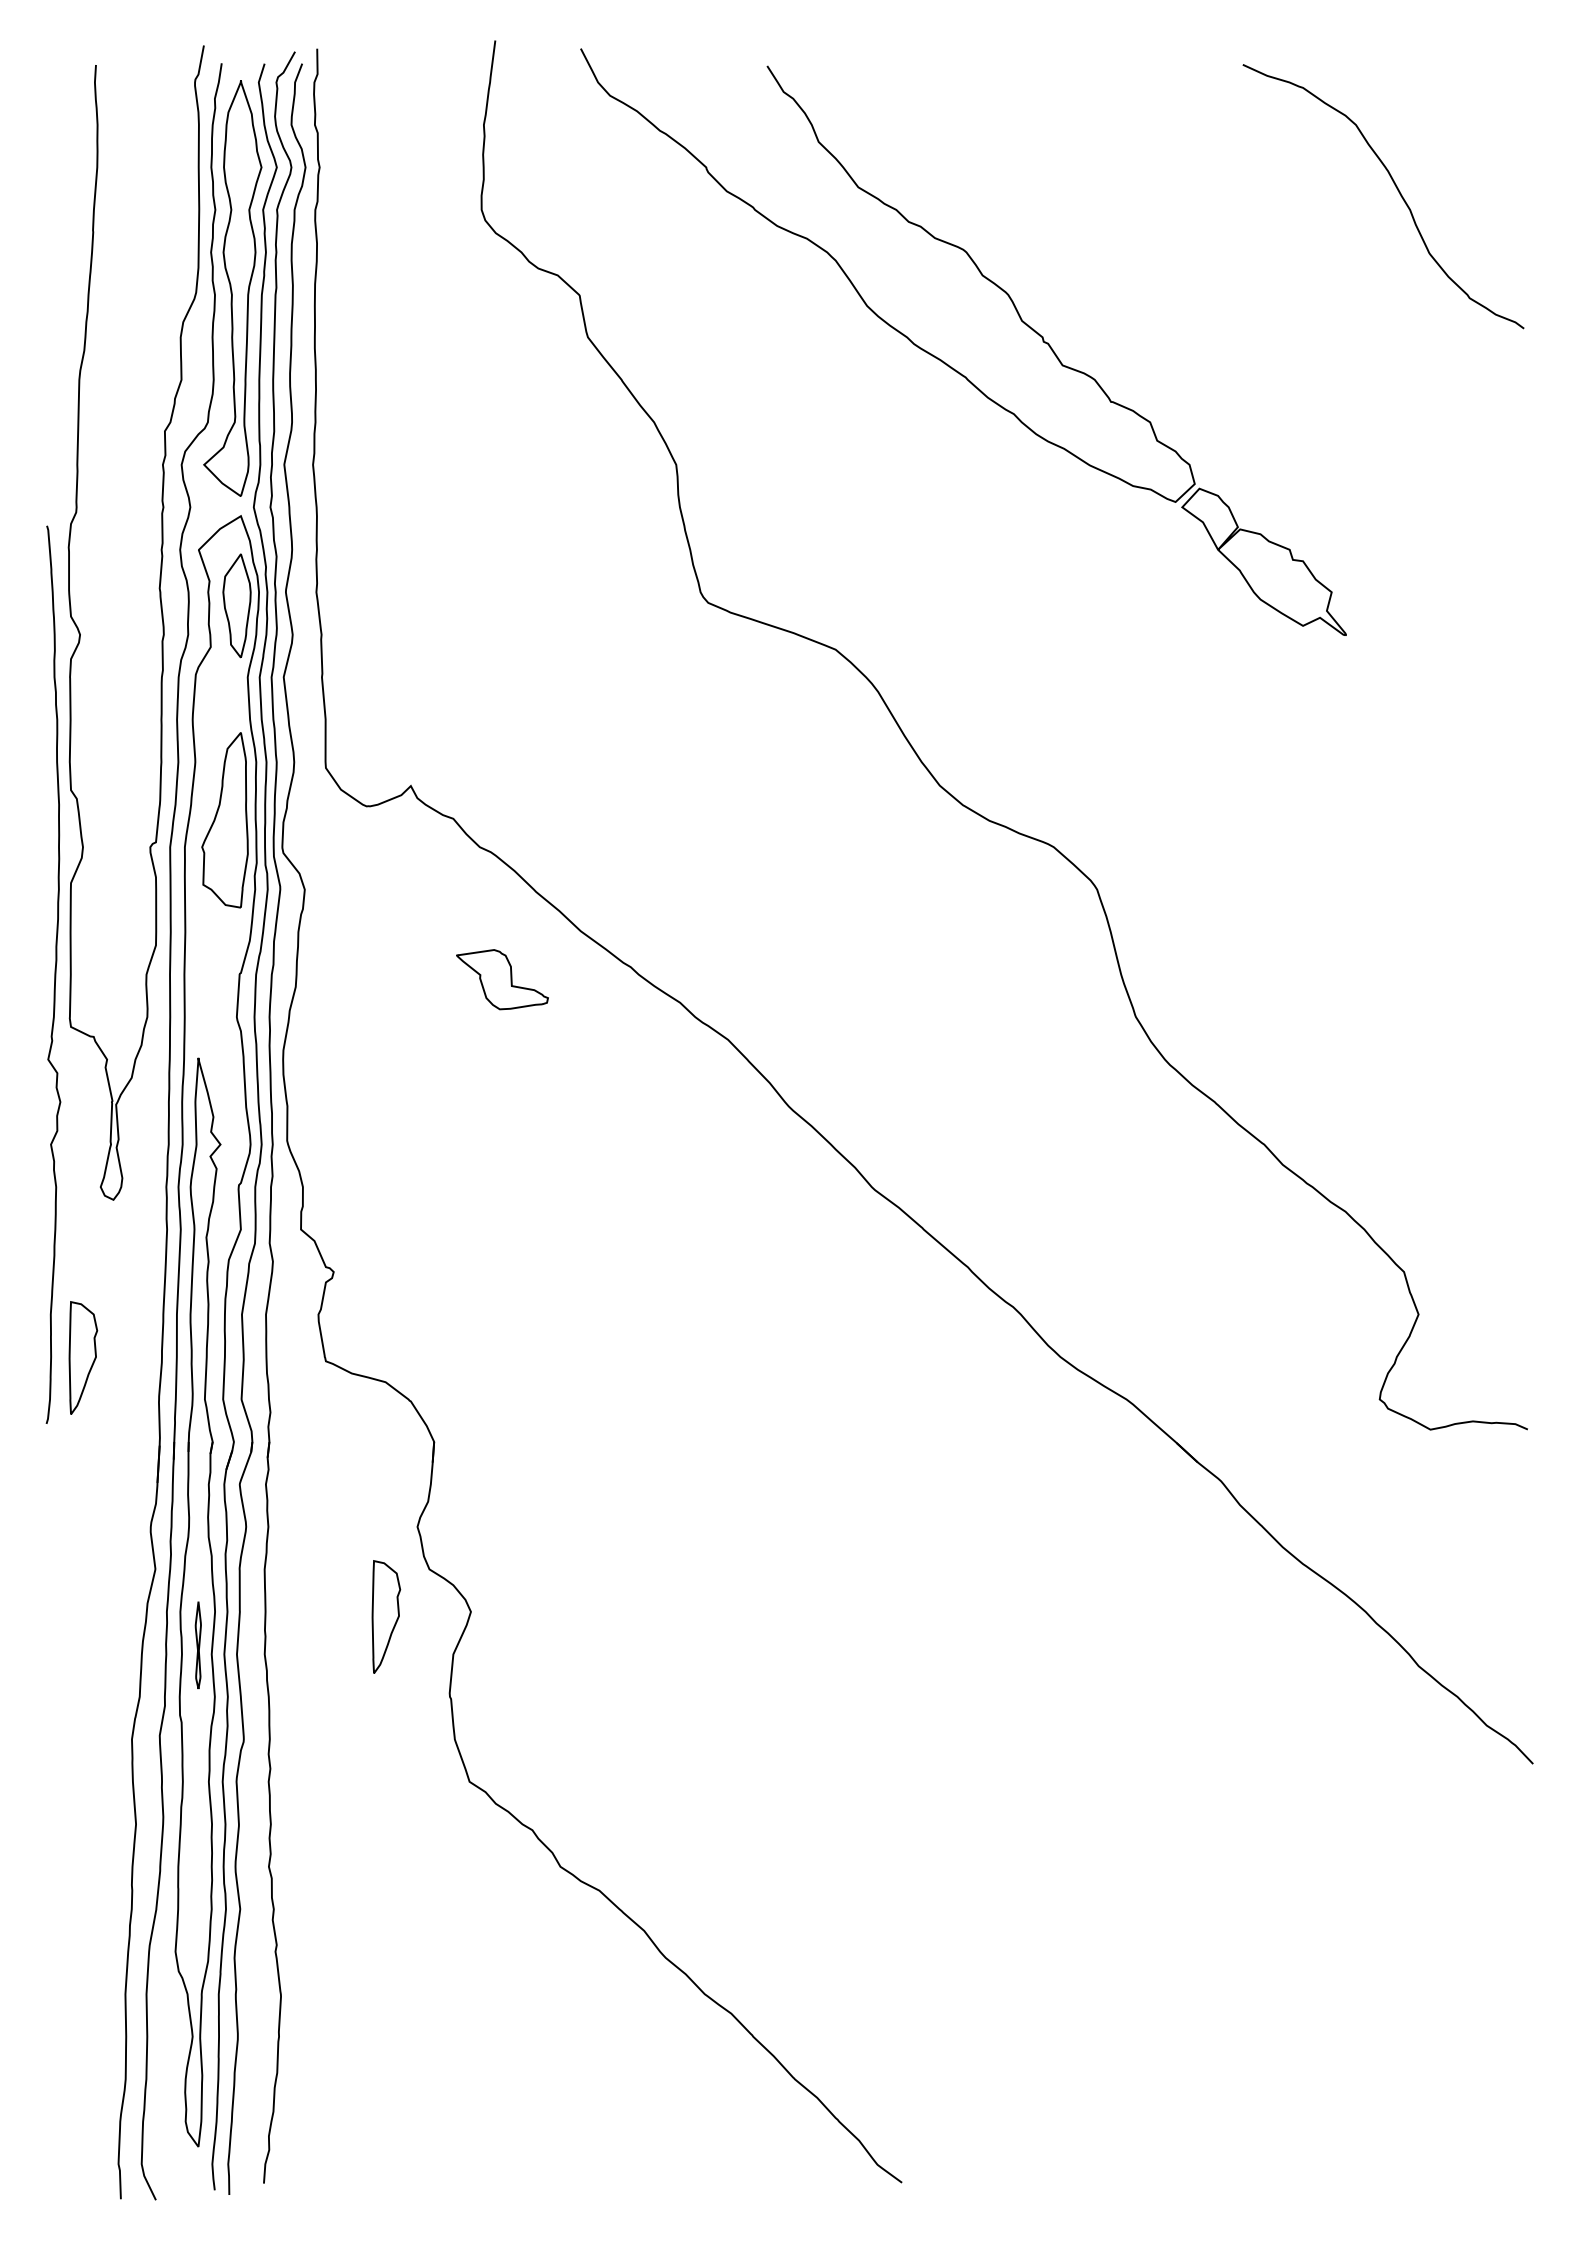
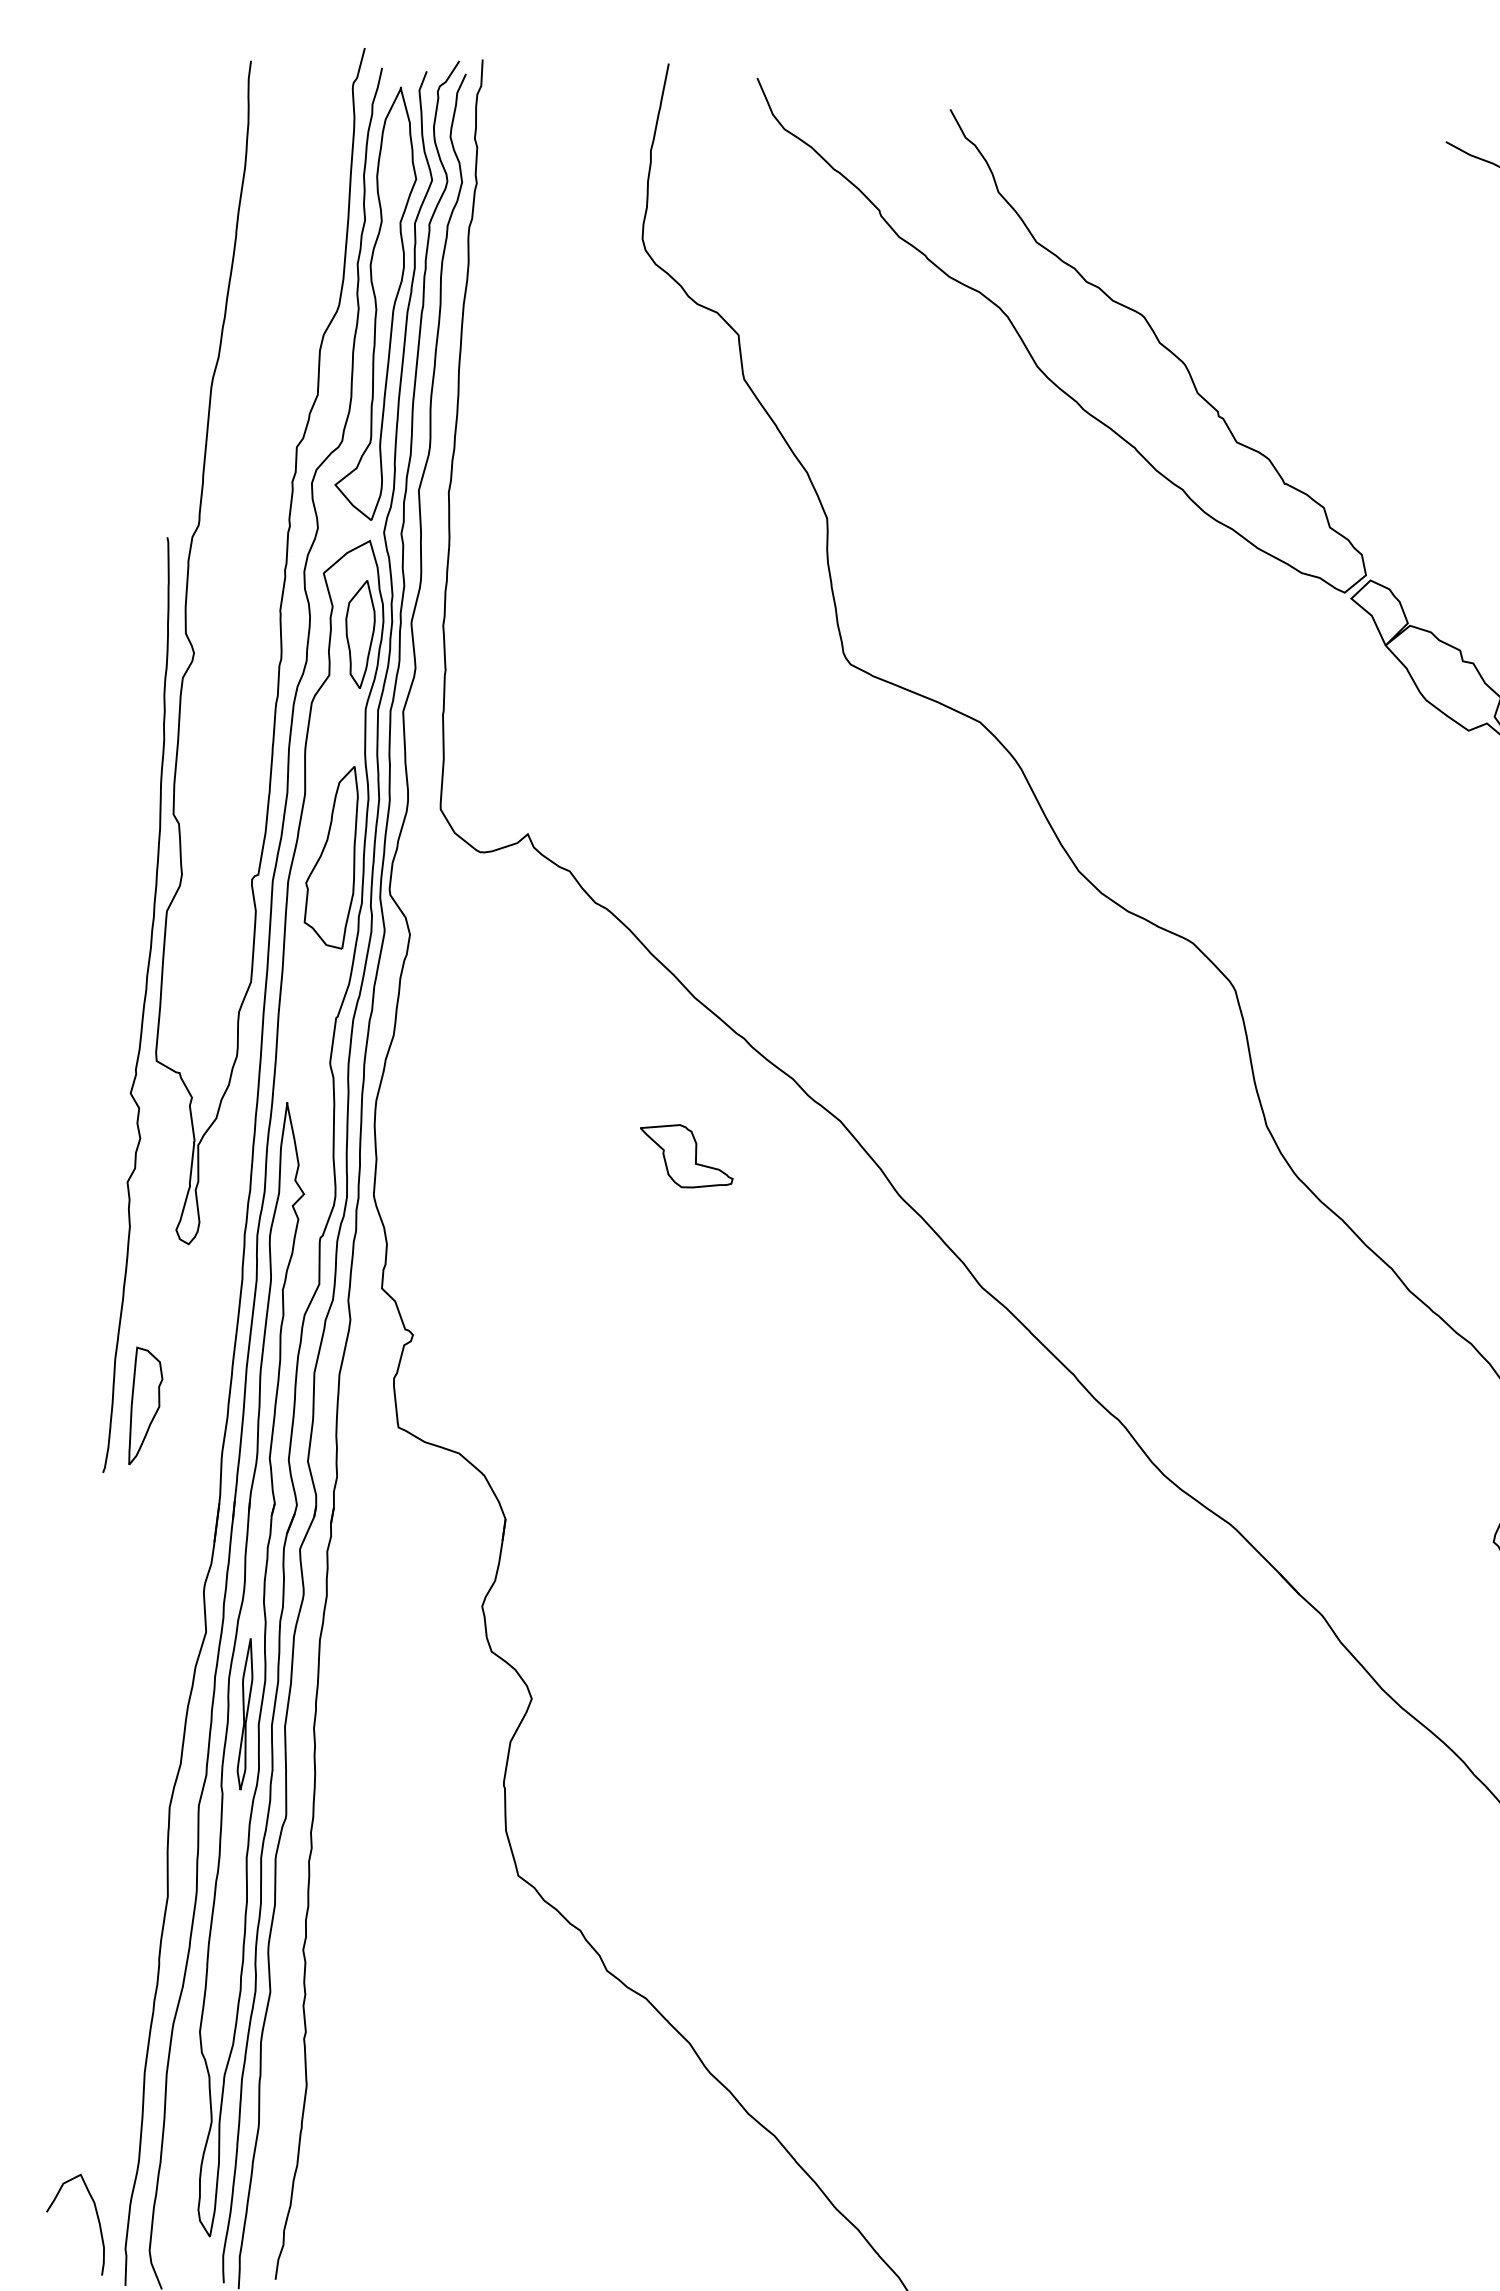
part: (502, 979) -> (686, 1156), moved
part: (386, 1616) -> (443, 1697), removed
part: (198, 1645) -> (245, 1714), size x1.67
curve: (89, 2136) -> (97, 2218), added

